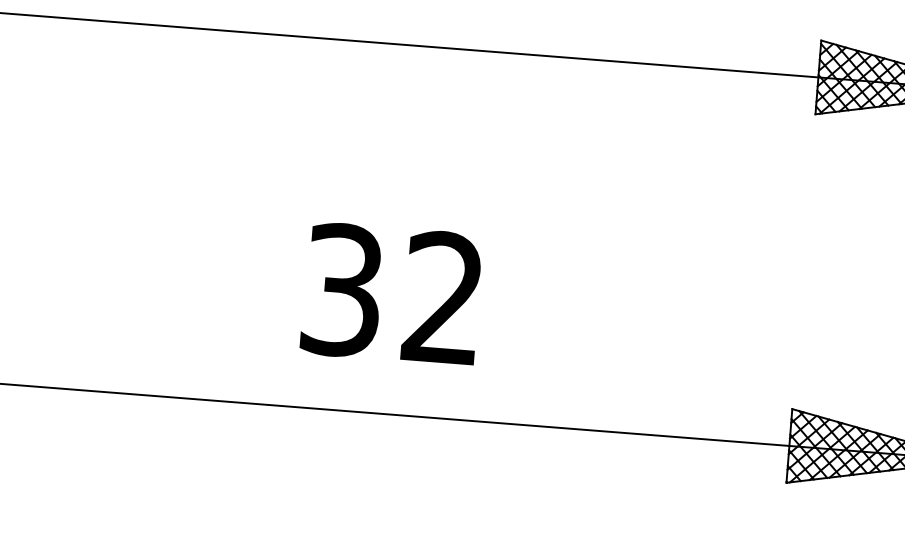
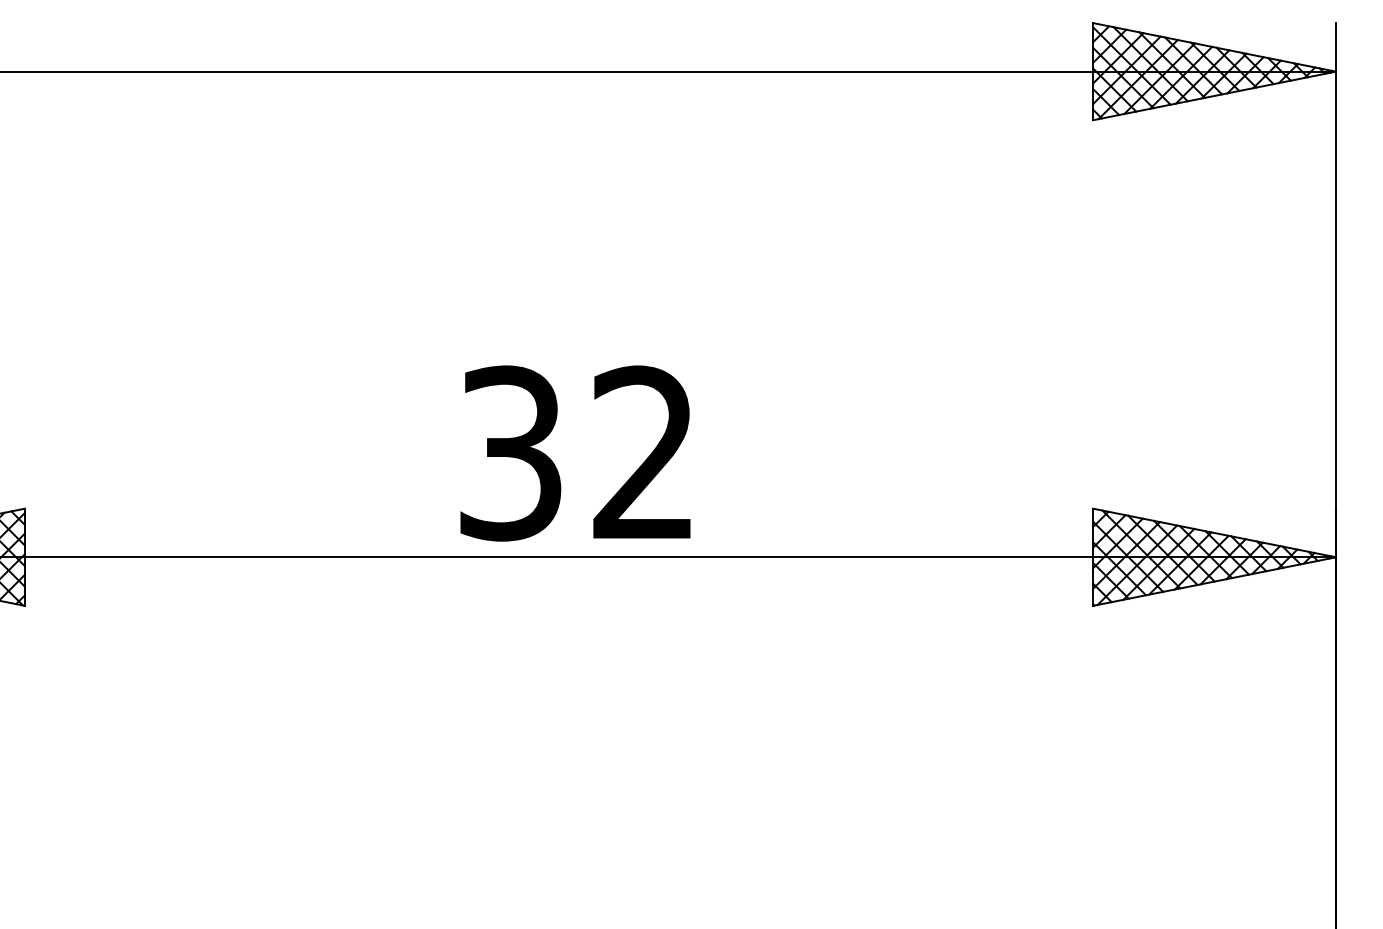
text: (391, 294) -> (575, 453), moved

